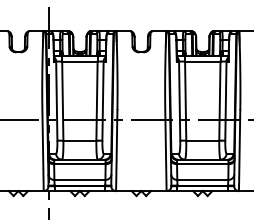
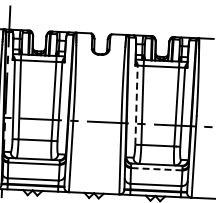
line: (179, 101) -> (136, 105), solid -> dashed
line: (202, 164) -> (156, 169), solid -> dashed

